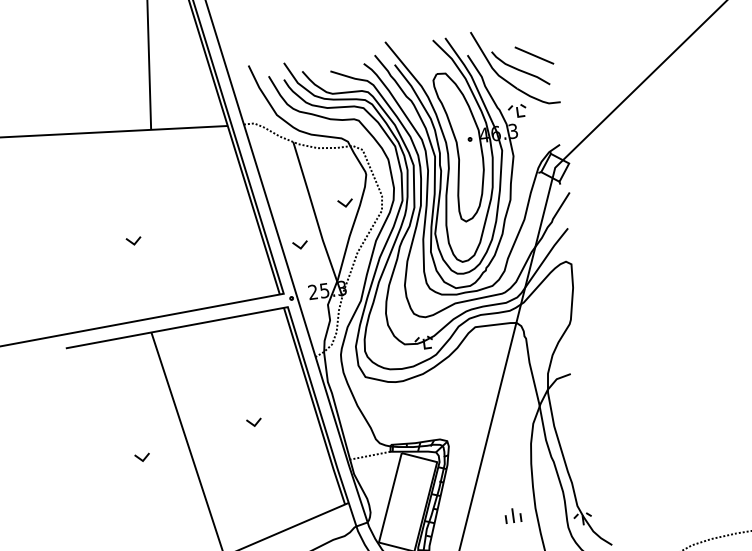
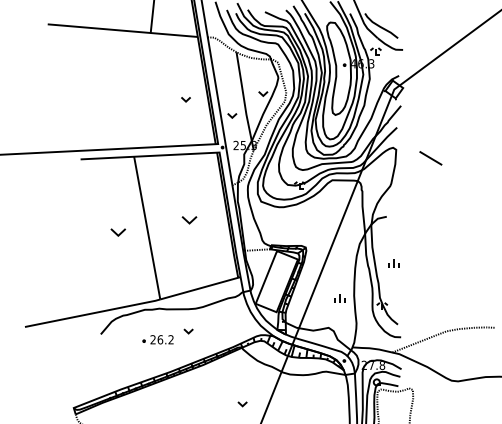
line: (533, 55) -> (430, 158), moved
part: (133, 241) -> (185, 99), moved
part: (254, 422) -> (189, 220), size x1.6
part: (591, 447) -> (393, 263), added
part: (142, 457) -> (118, 232), size x1.6

